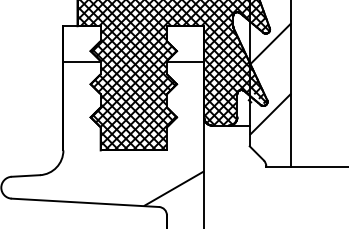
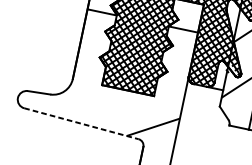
line: (85, 202) -> (81, 123), solid -> dashed

